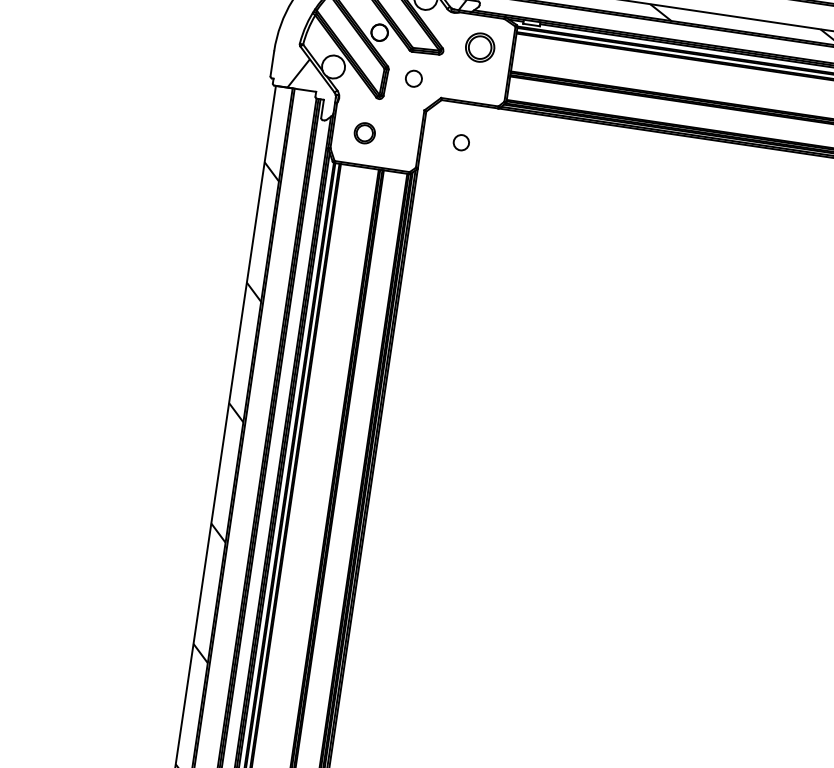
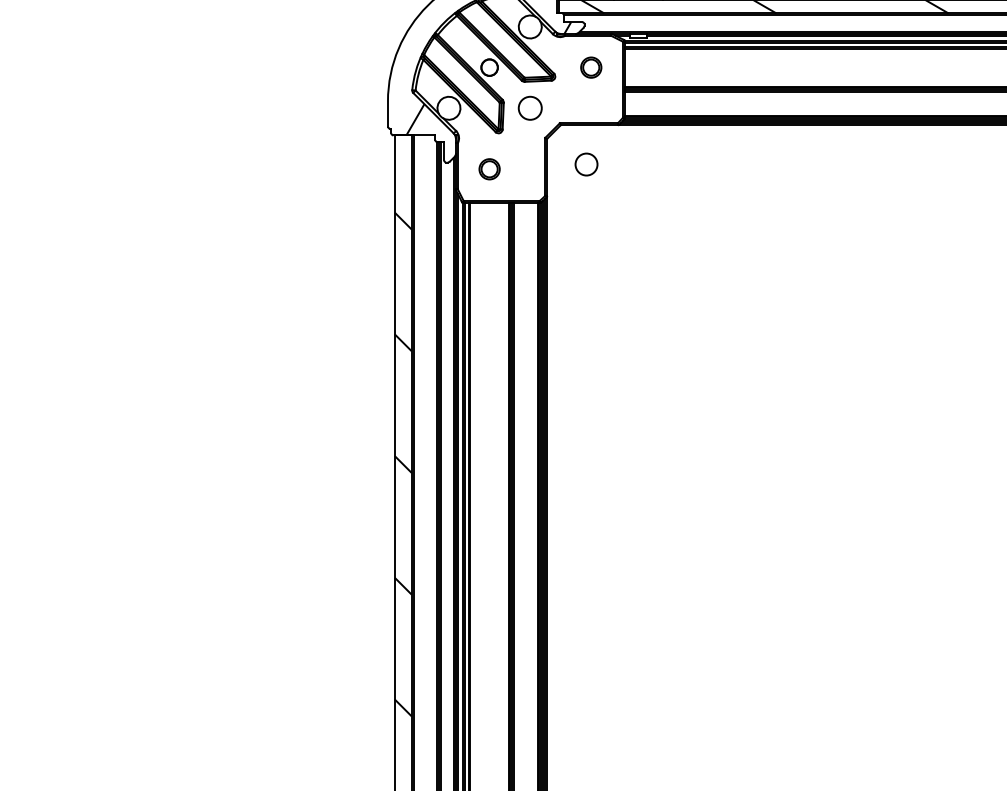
part: (480, 47) -> (591, 67), size x0.71
circle: (413, 77) -> (529, 107), size x1.43
circle: (461, 142) -> (586, 164), size x1.43

